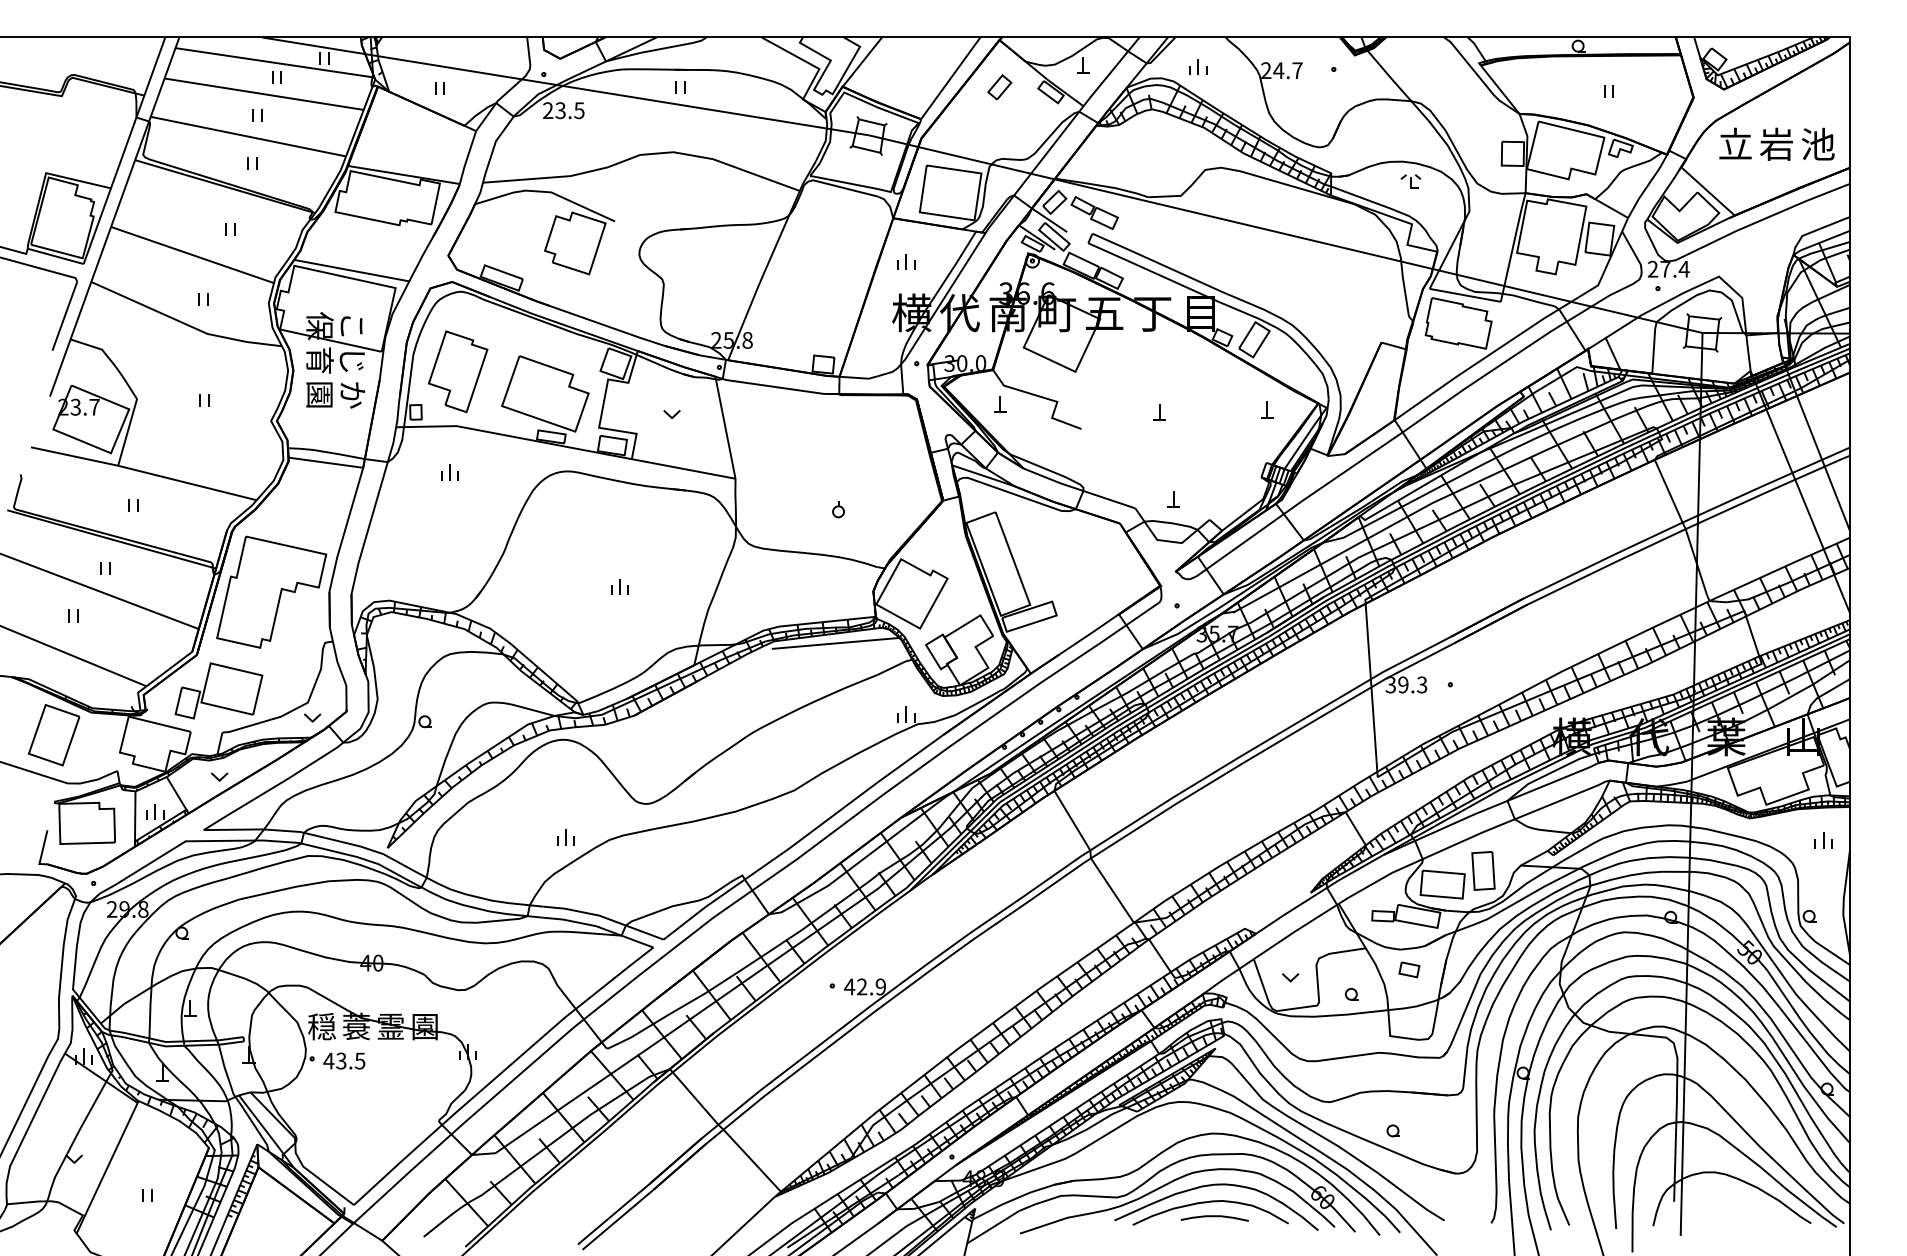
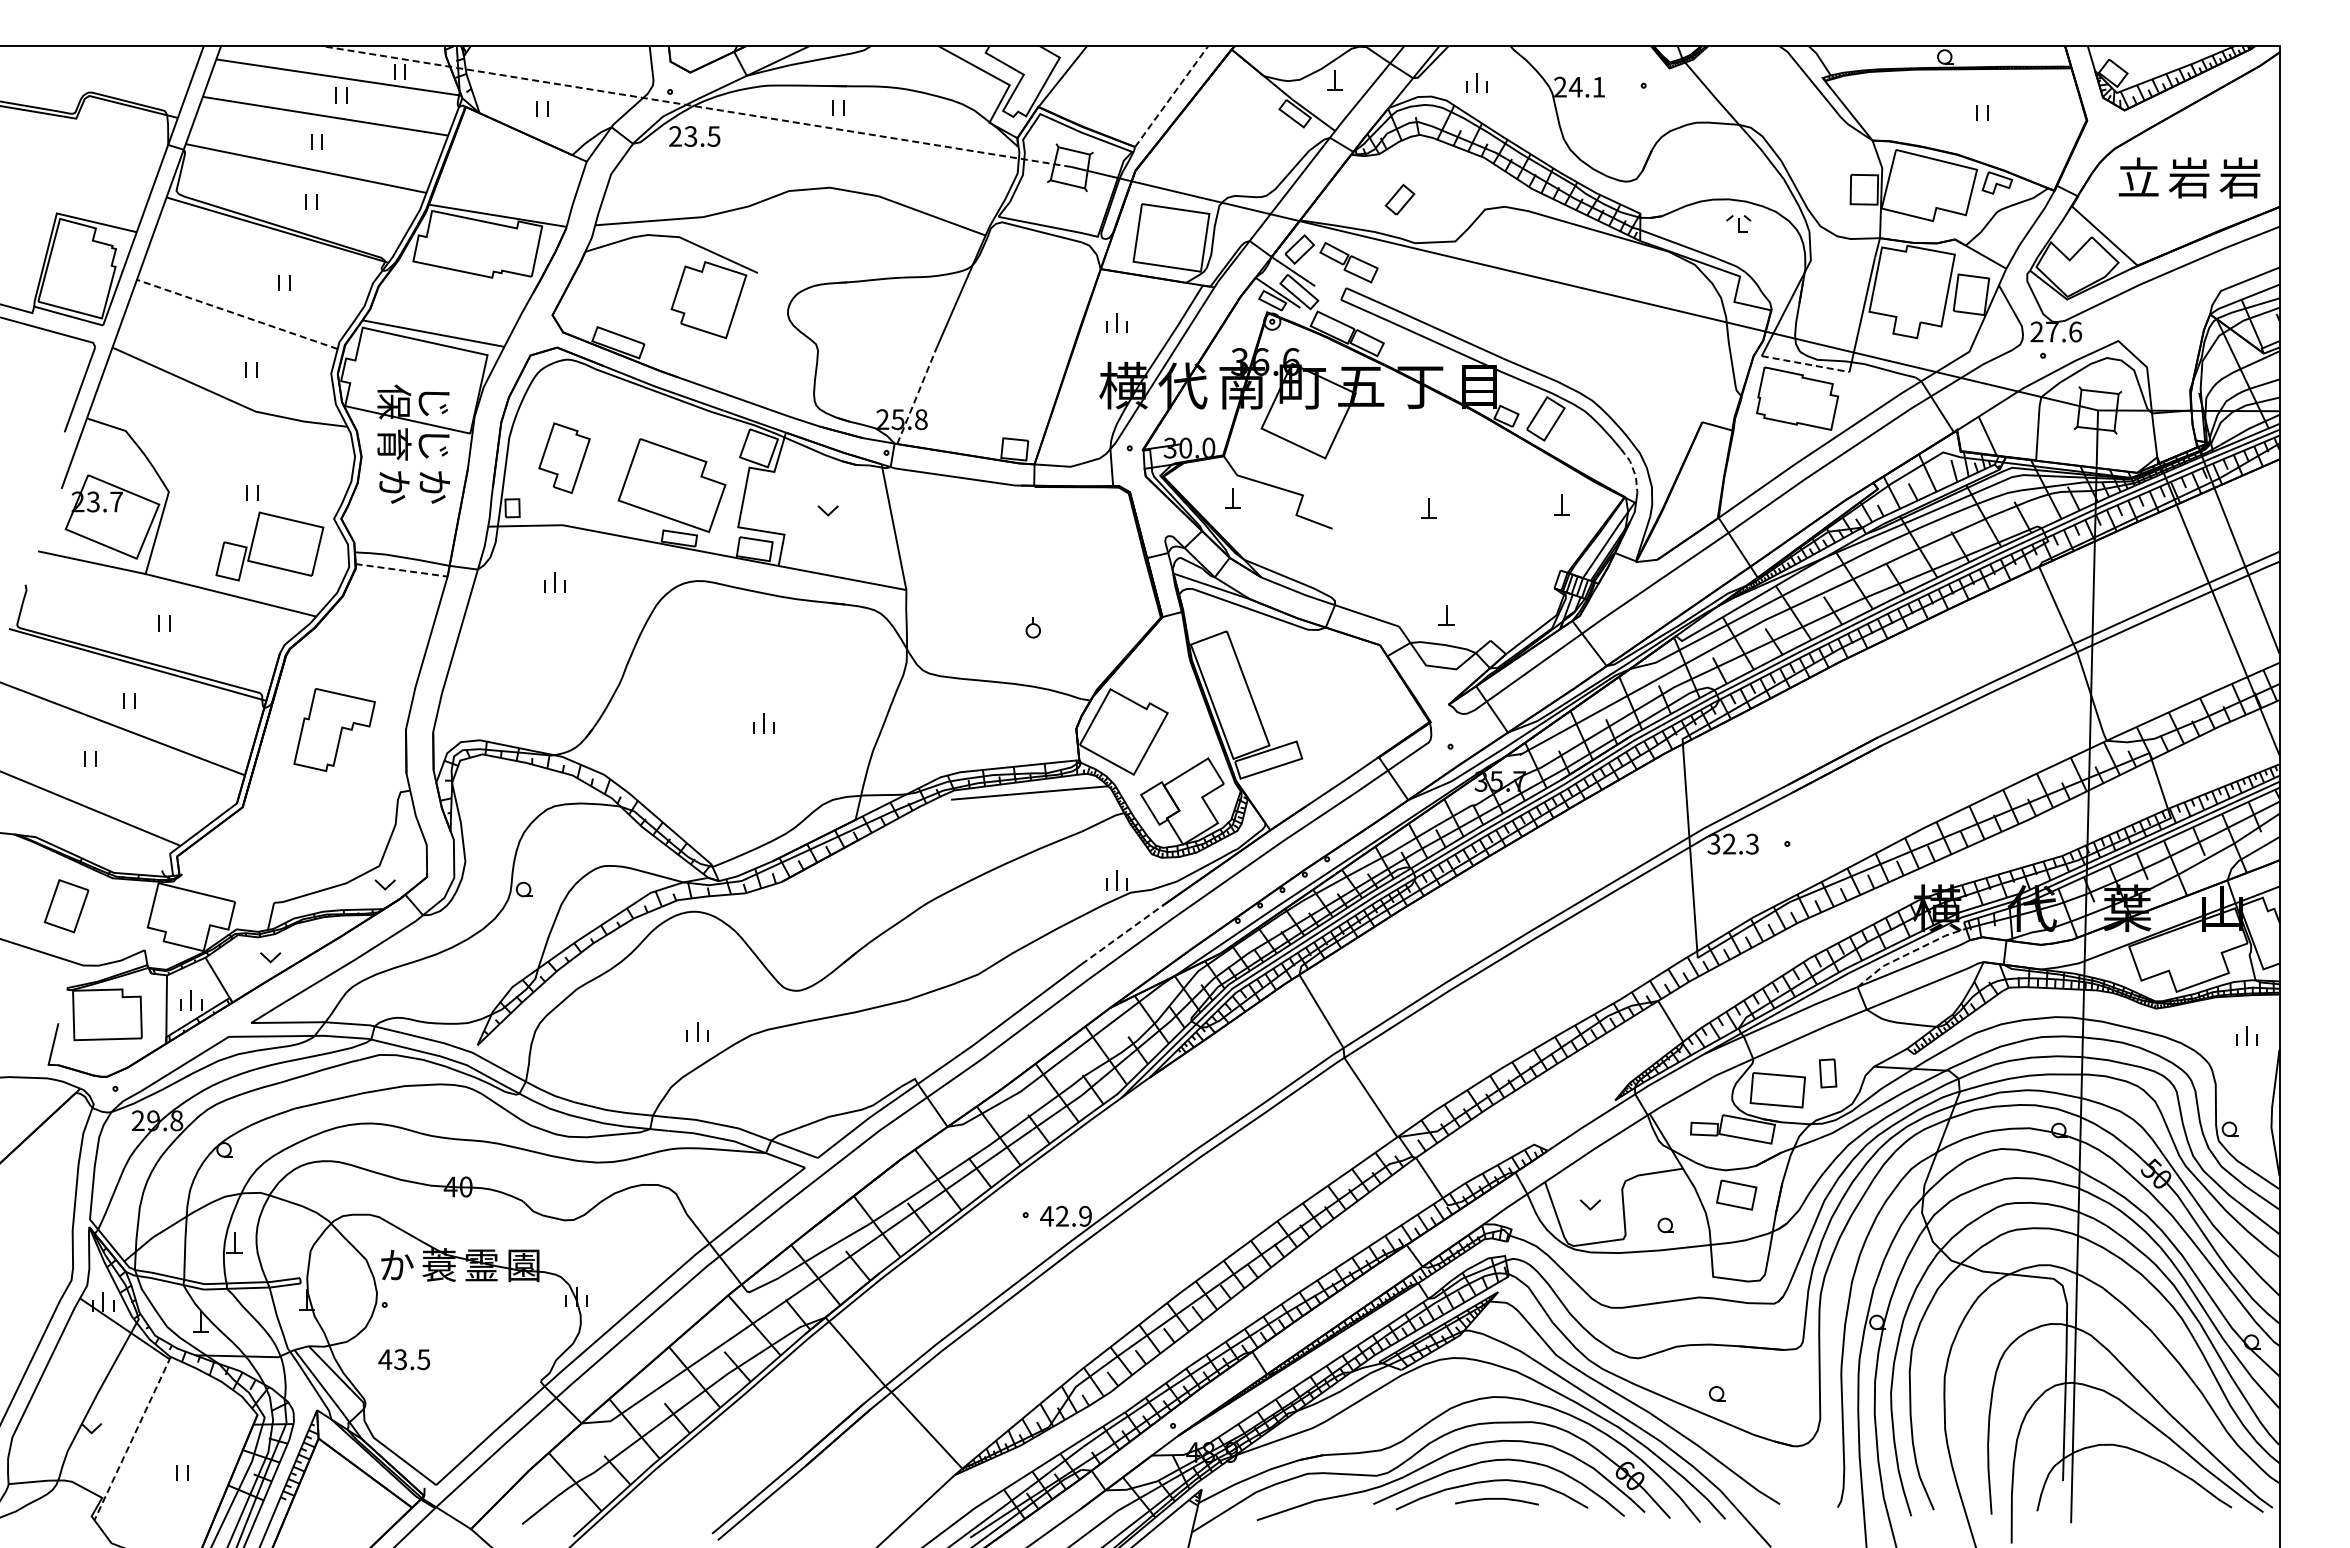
text: (1297, 70) -> (1598, 87), 24.7 -> 24.1
line: (950, 78) -> (1171, 96), solid -> dashed
line: (566, 86) -> (697, 106), solid -> dashed
part: (999, 87) -> (1399, 199), moved
text: (1817, 143) -> (2239, 177), 池 -> 岩
line: (191, 255) -> (236, 314), solid -> dashed
text: (1684, 268) -> (2075, 331), 27.4 -> 27.6
line: (1465, 295) -> (1805, 364), solid -> dashed
line: (743, 321) -> (916, 396), solid -> dashed
text: (351, 326) -> (433, 402), こ -> じ
part: (458, 371) -> (564, 457), size x0.7
line: (1325, 380) -> (1633, 469), solid -> dashed
text: (319, 395) -> (393, 487), 園 -> か
line: (326, 462) -> (402, 570), solid -> dashed
part: (271, 591) -> (334, 729), size x0.6
text: (1403, 685) -> (1729, 844), 39.3 -> 32.3
part: (218, 690) -> (269, 546), moved
part: (53, 735) -> (66, 906), size x0.7
line: (910, 759) -> (1121, 935), solid -> dashed
line: (1549, 773) -> (1909, 953), solid -> dashed
part: (1483, 871) -> (1827, 1073), size x0.6
part: (1409, 970) -> (1736, 1195), size x1.6
text: (321, 1026) -> (396, 1265), 穏 -> か
text: (344, 1060) -> (404, 1359), moved
line: (107, 1166) -> (132, 1437), solid -> dashed

